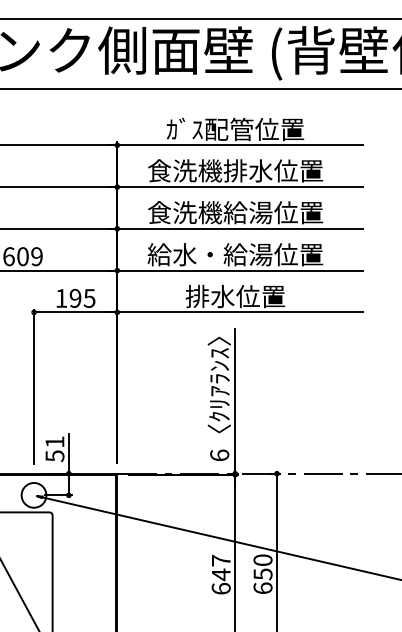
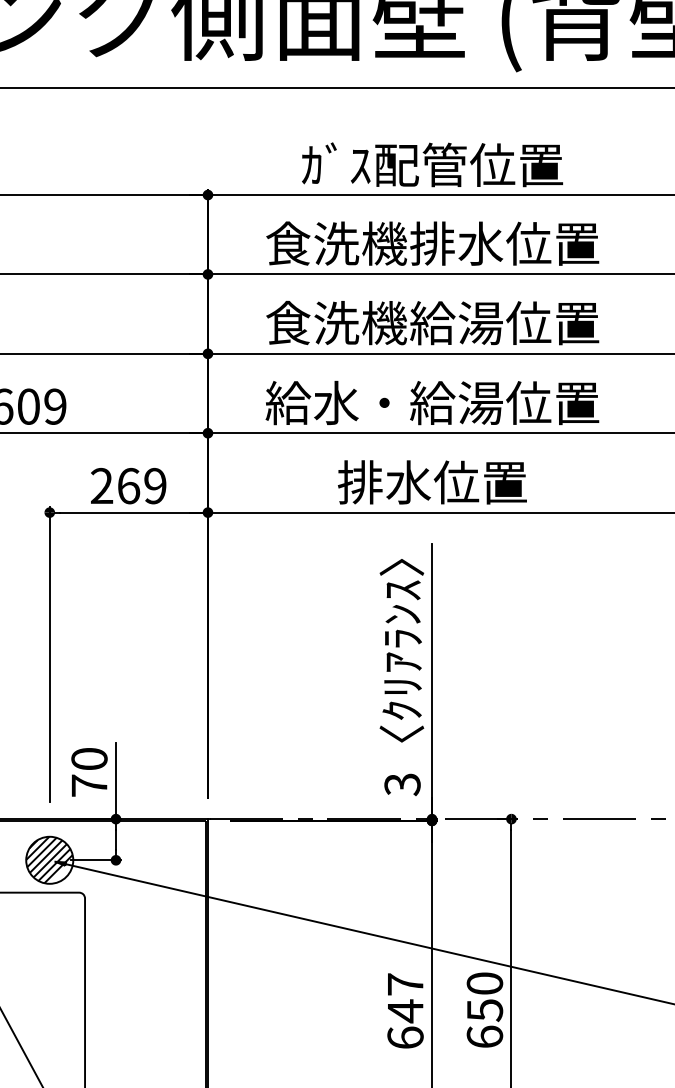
text: (75, 297) -> (128, 484), 195 -> 269
text: (54, 449) -> (88, 773), 51 -> 70
text: (219, 455) -> (402, 784), 6 -> 3
hatch: (33, 494) -> (48, 858), added

